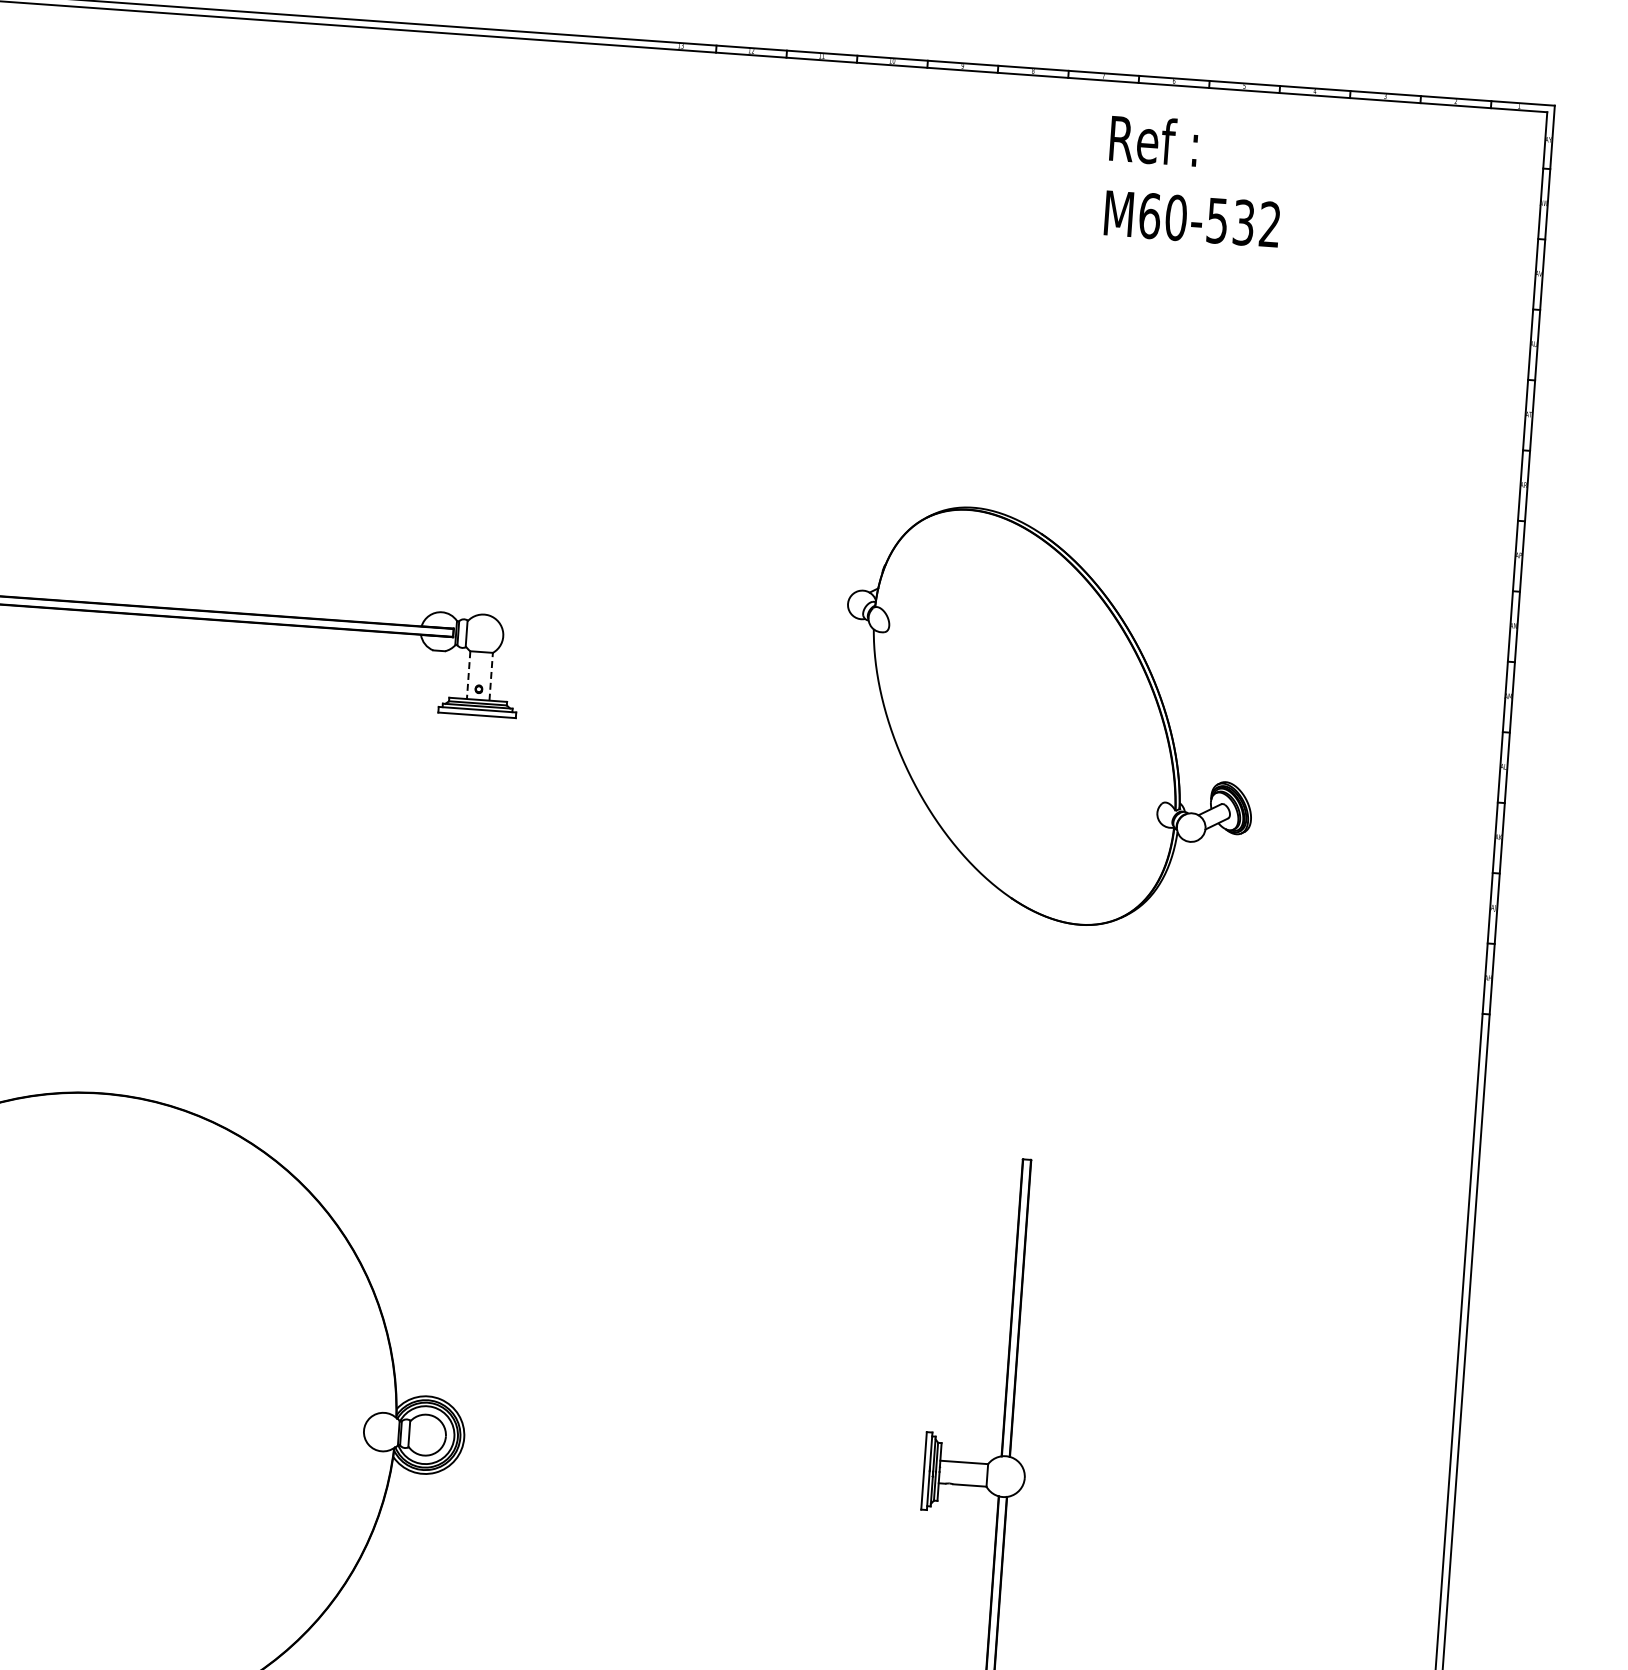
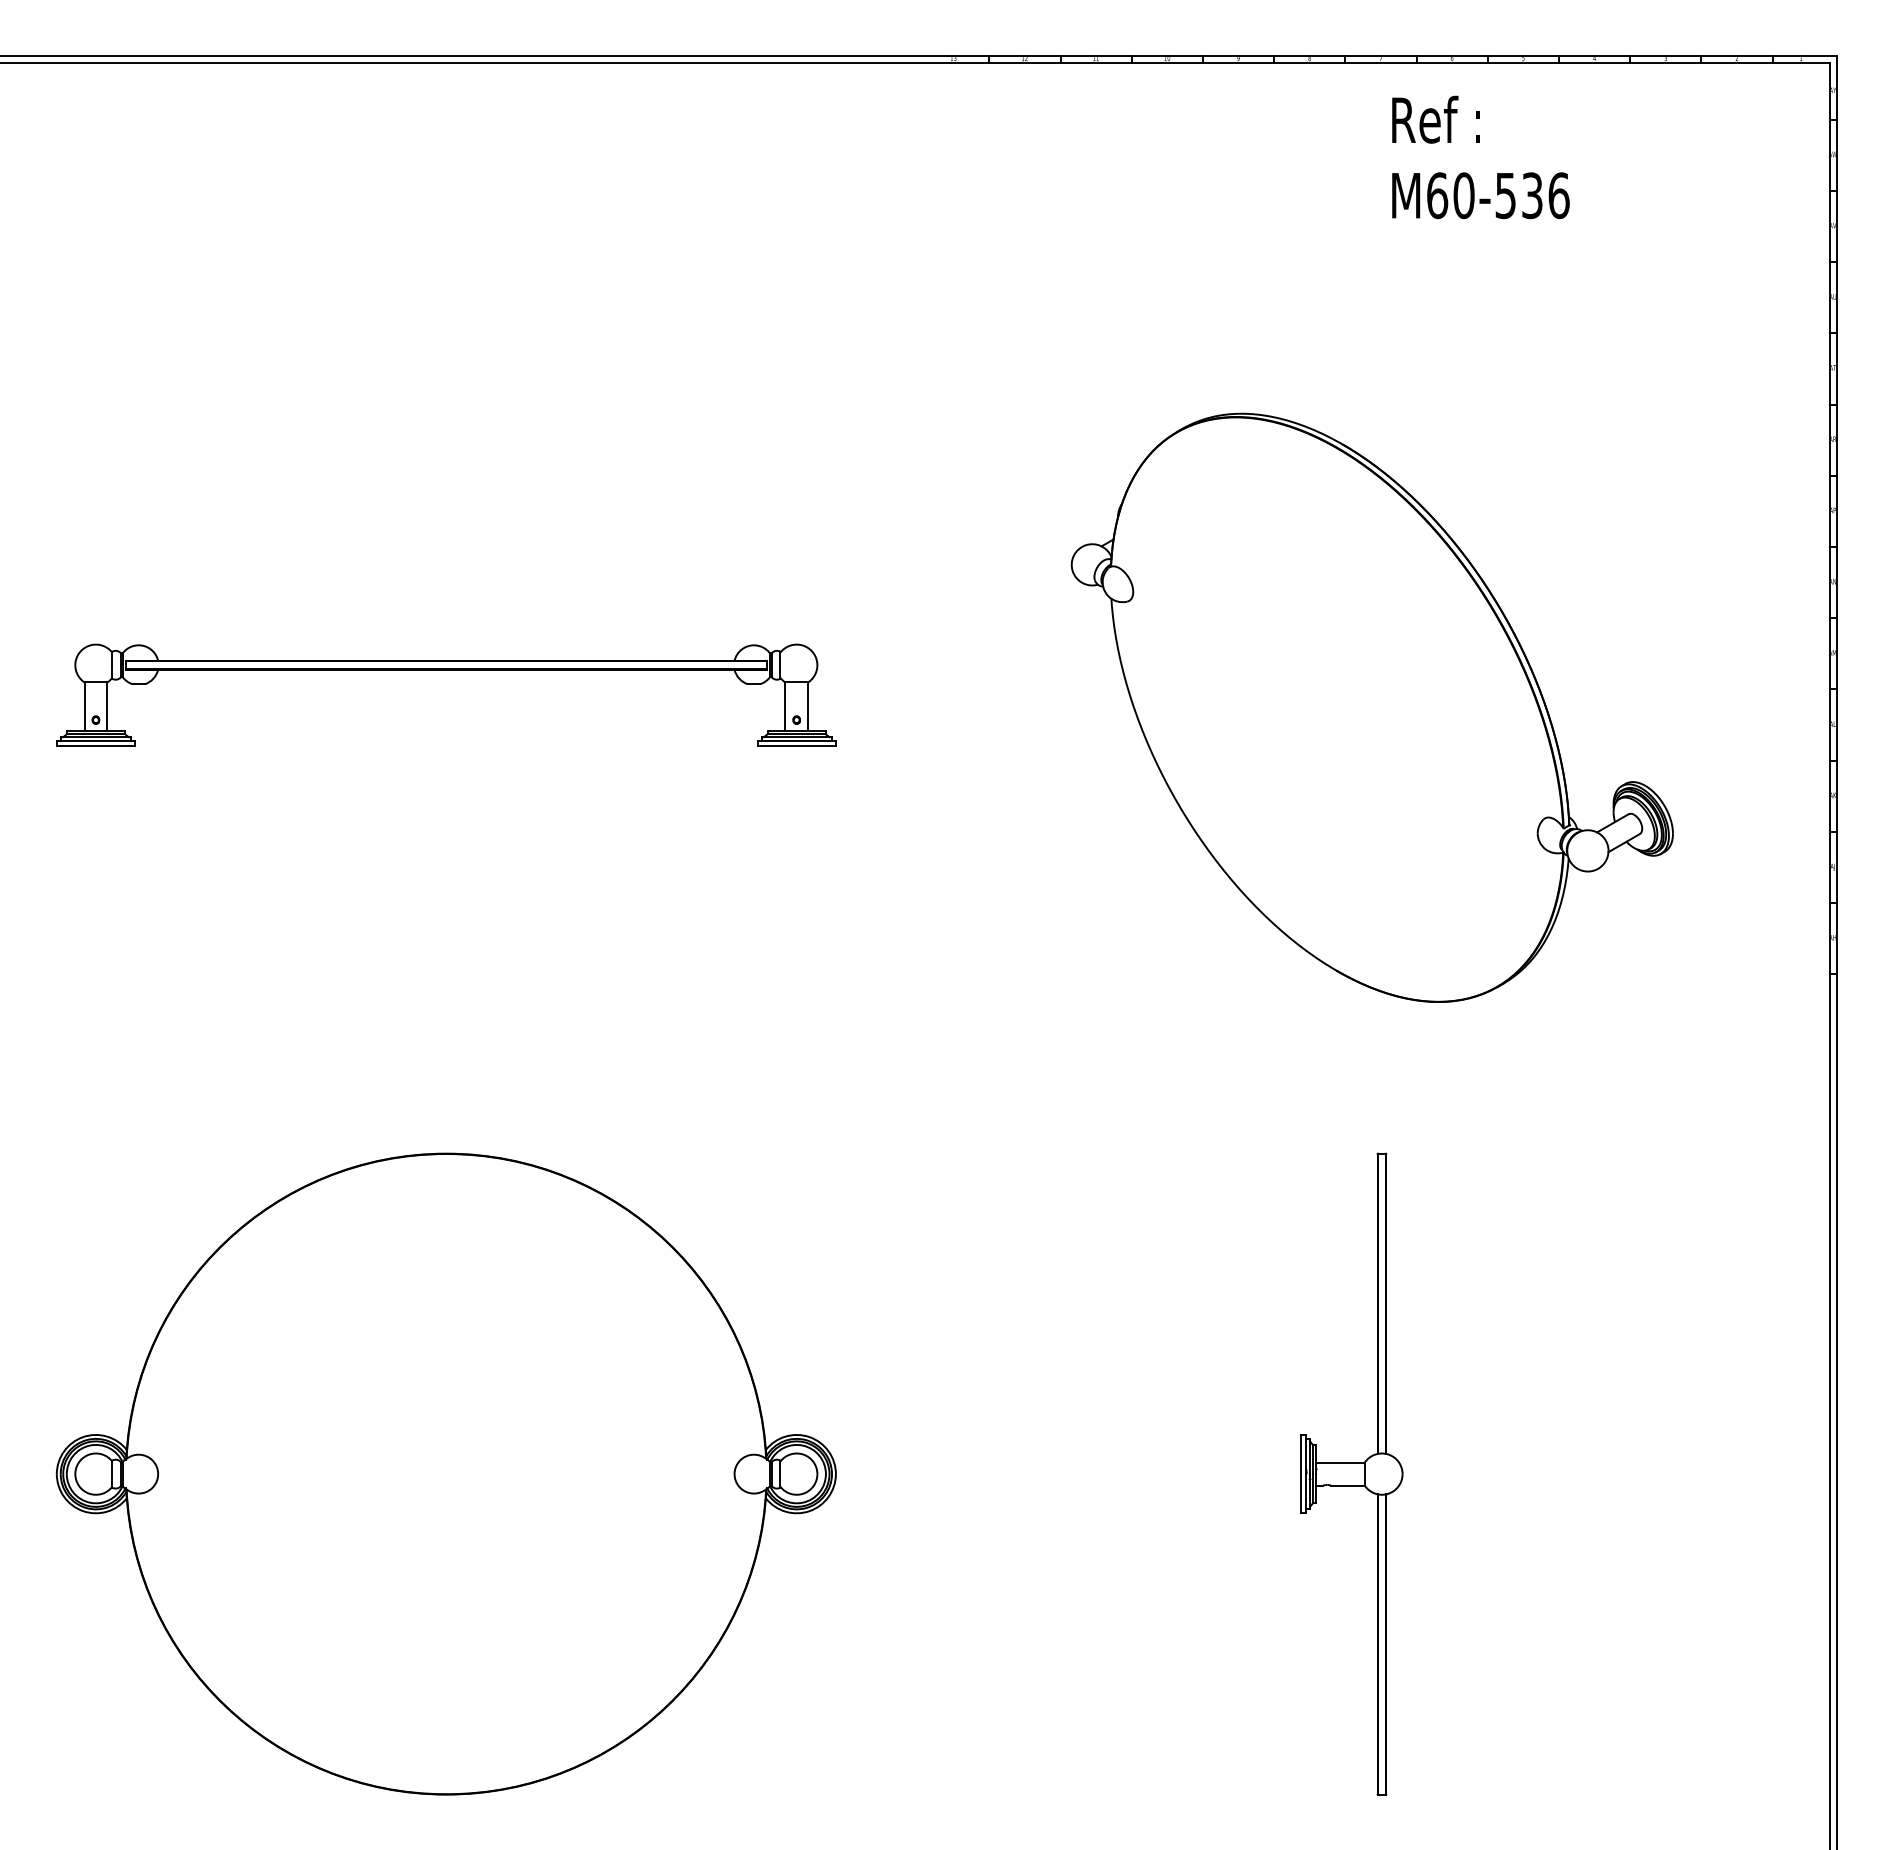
text: (1269, 224) -> (1558, 195), ^JM60-532 -> ^JM60-536
line: (468, 676) -> (785, 707), dashed -> solid
line: (491, 676) -> (808, 706), dashed -> solid
part: (1048, 717) -> (1371, 707), size x1.43

